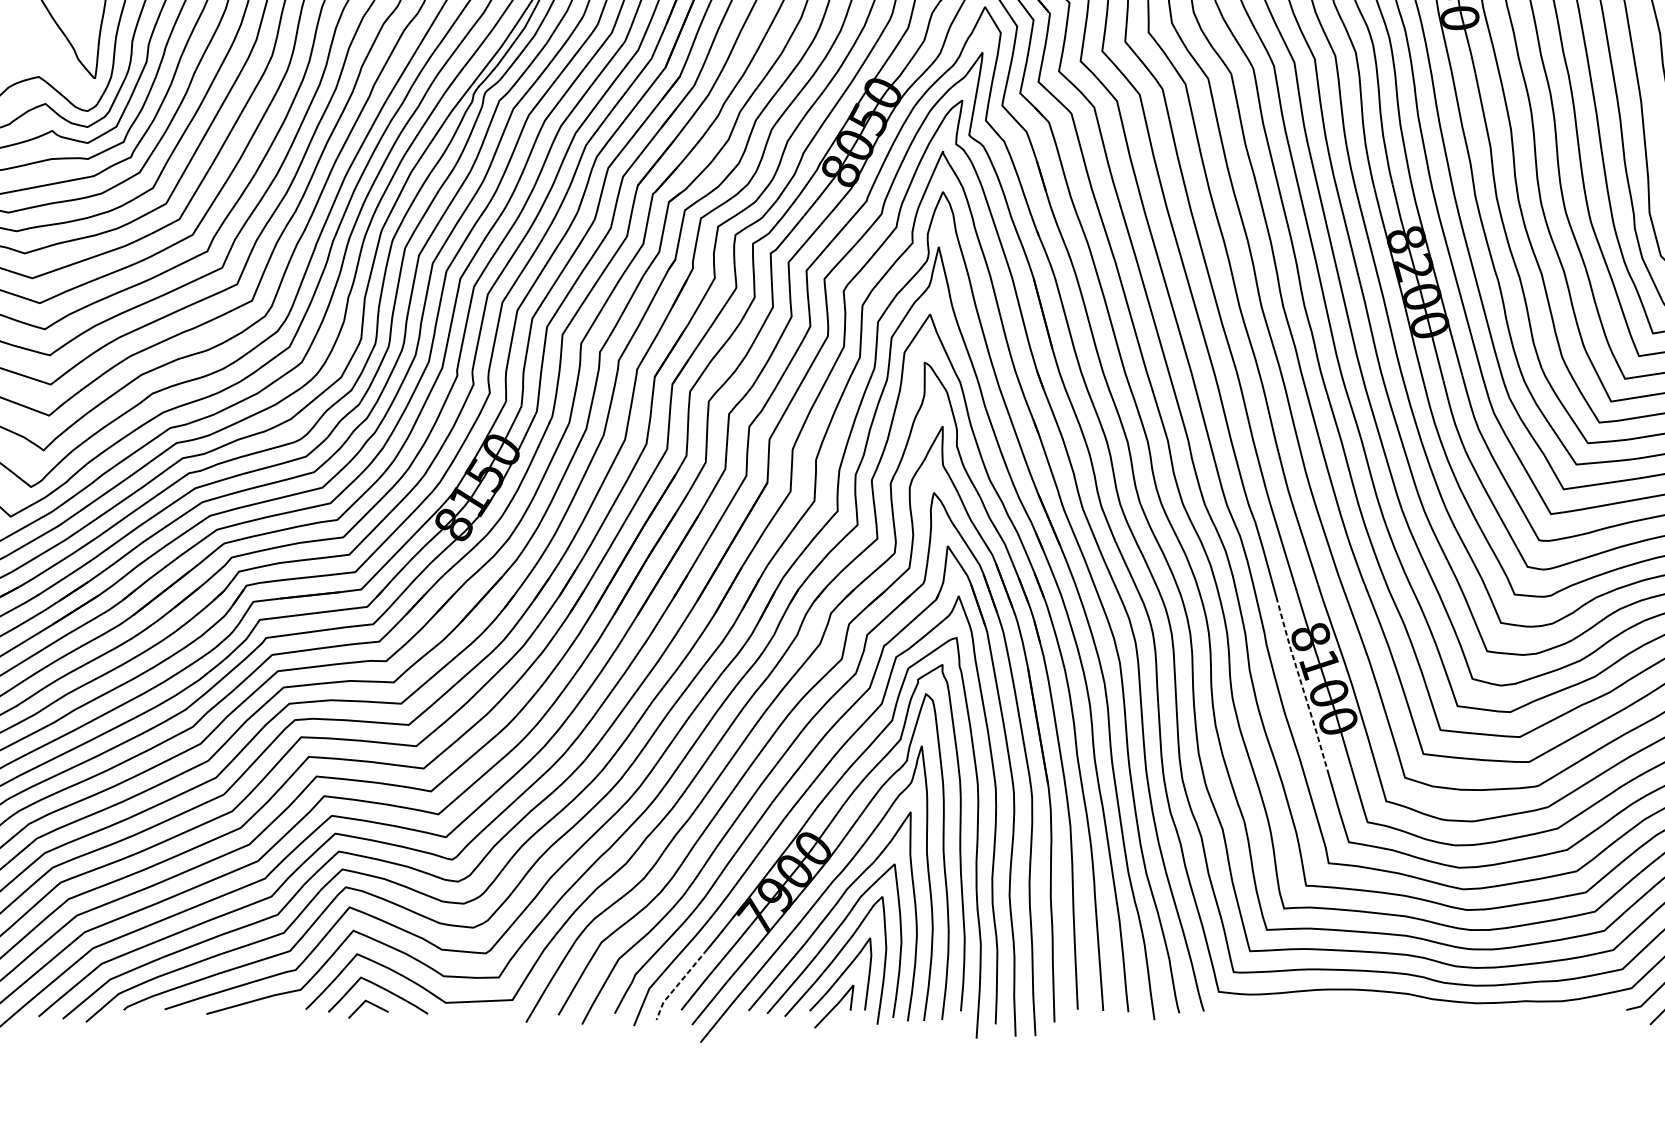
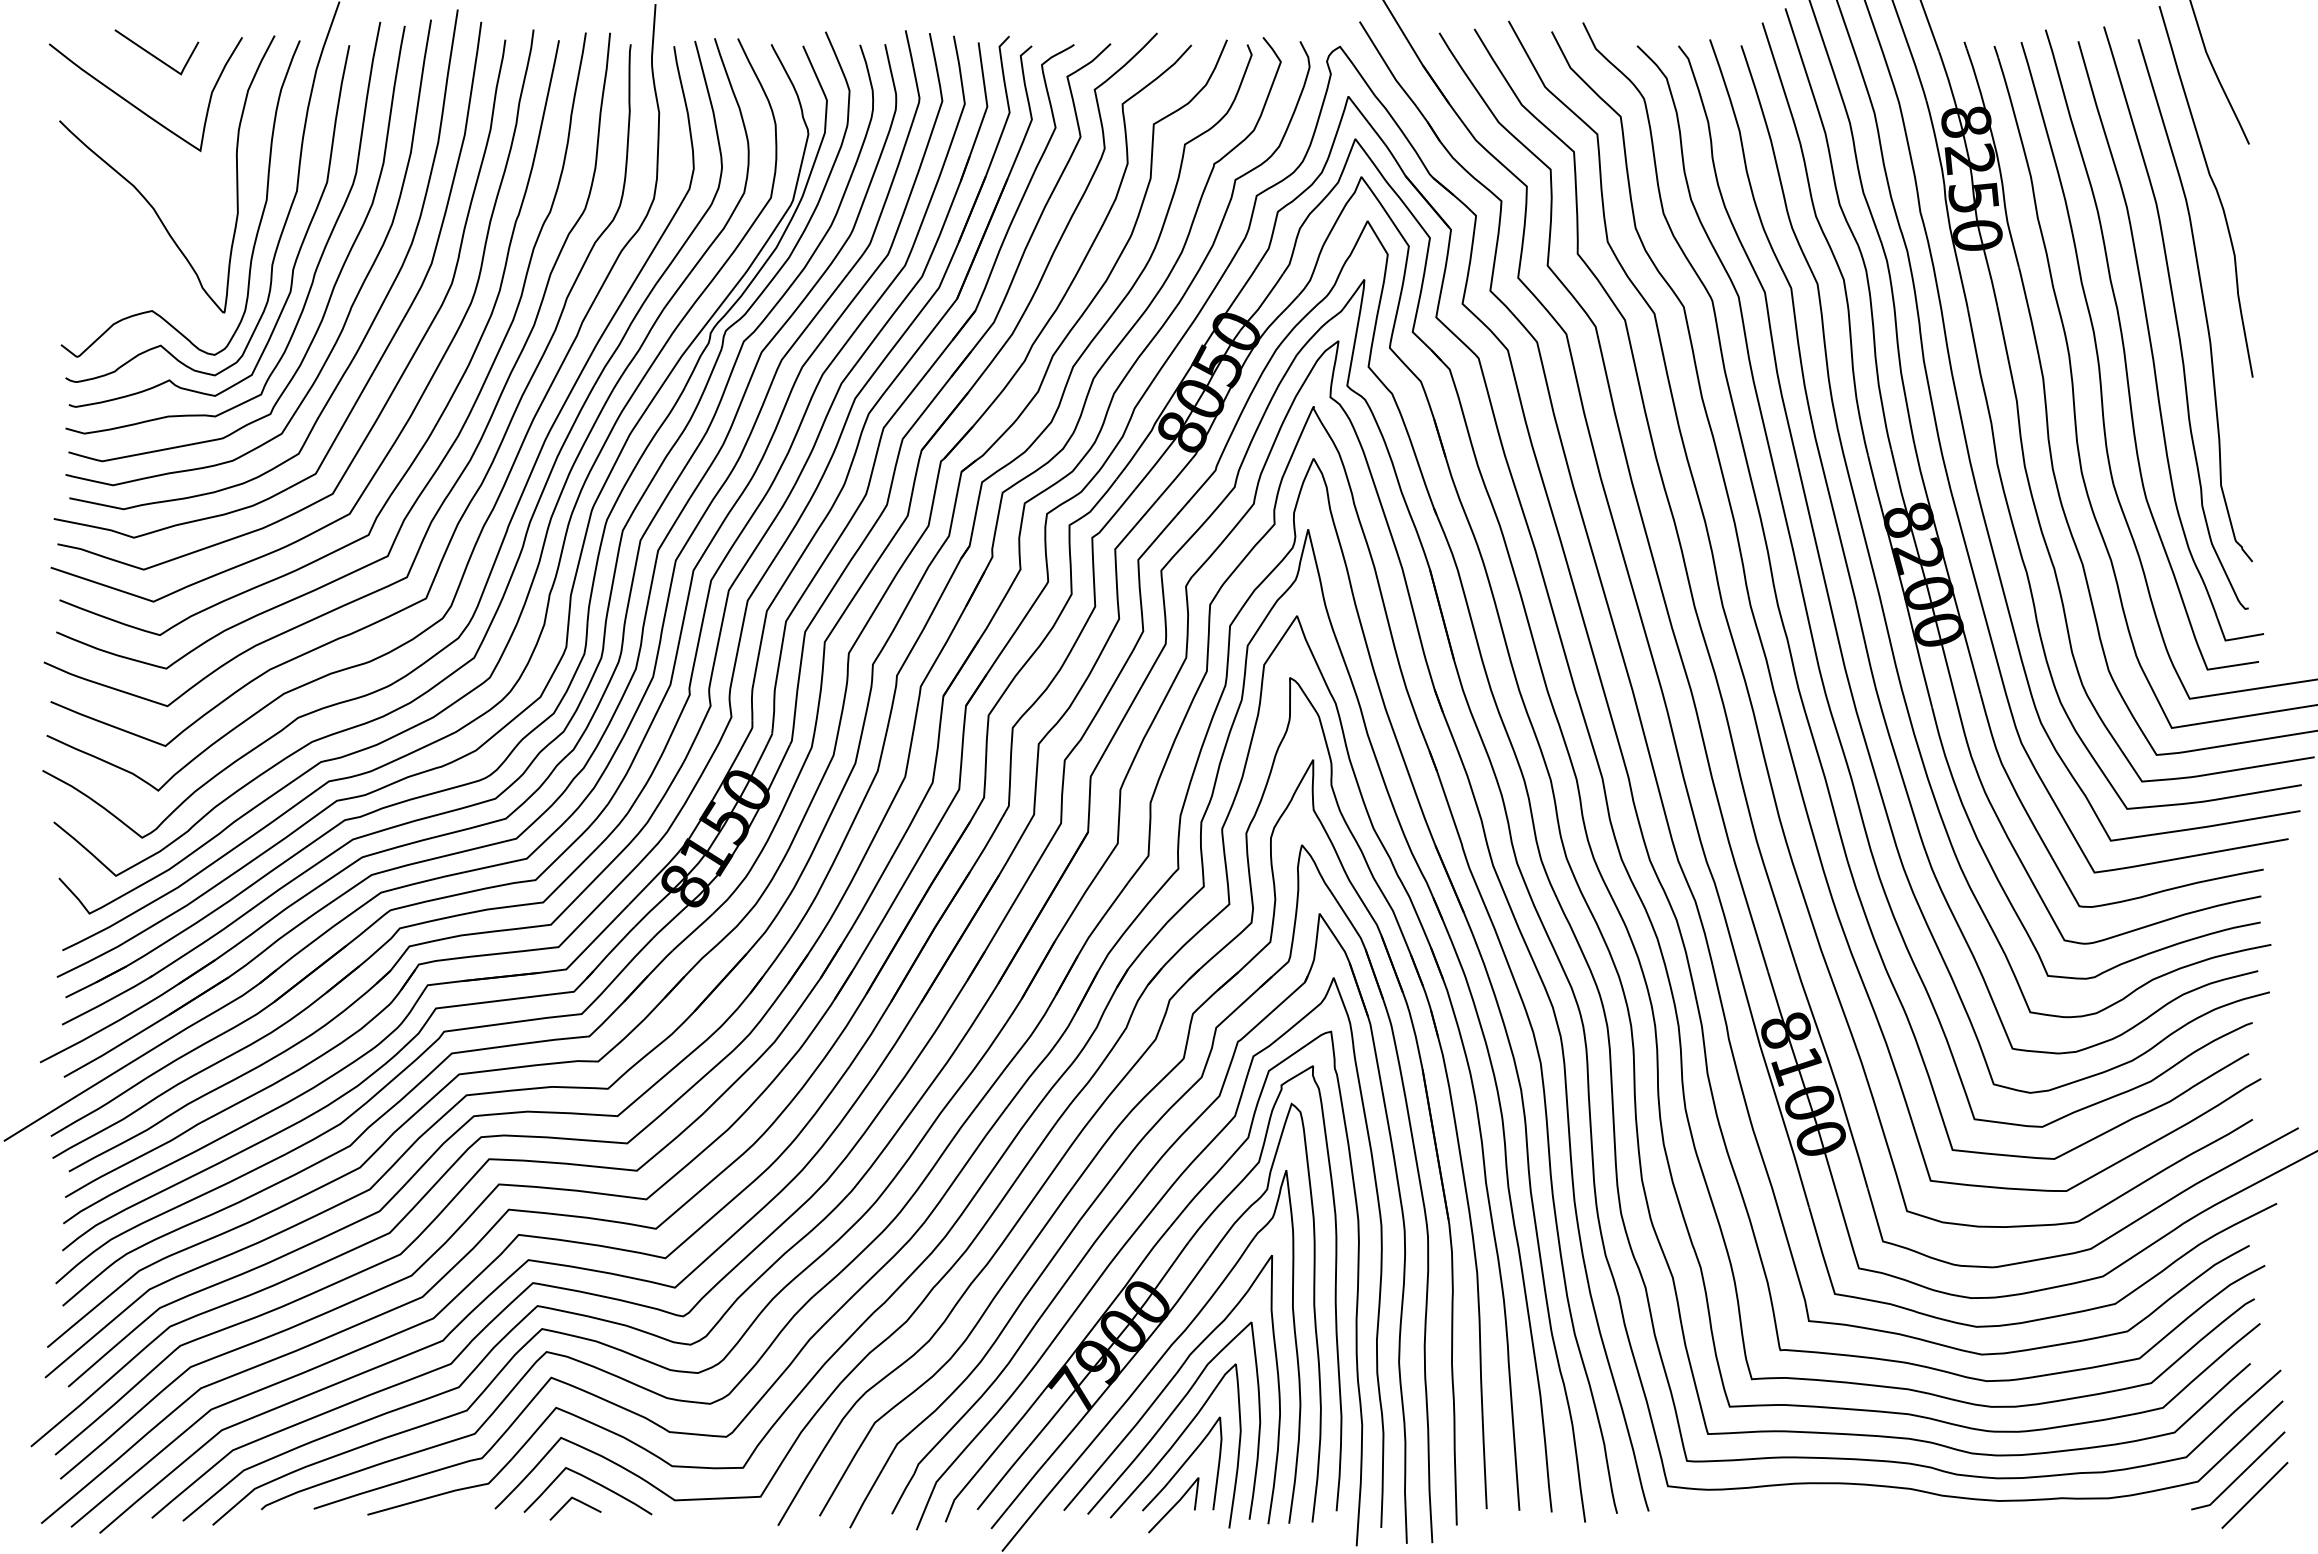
line: (1302, 686) -> (1775, 1094), dashed -> solid
line: (678, 984) -> (973, 1476), dashed -> solid

